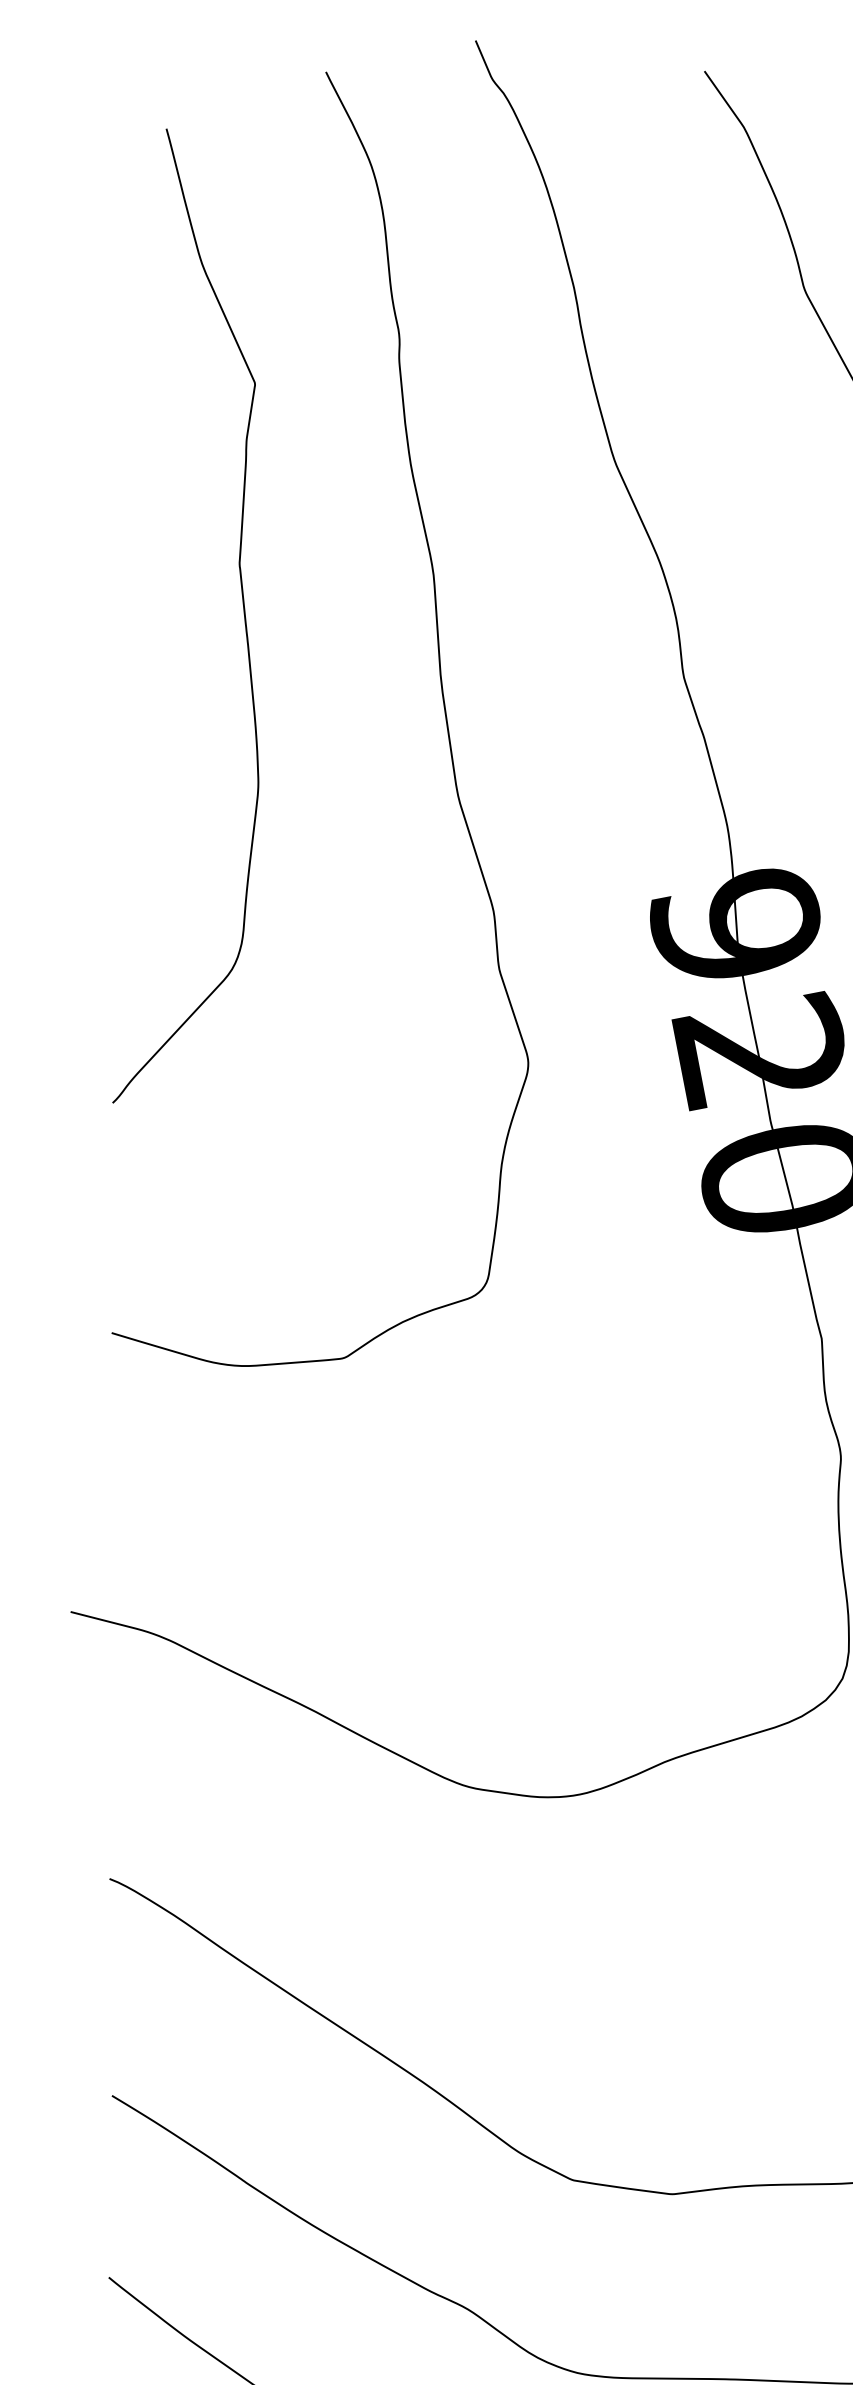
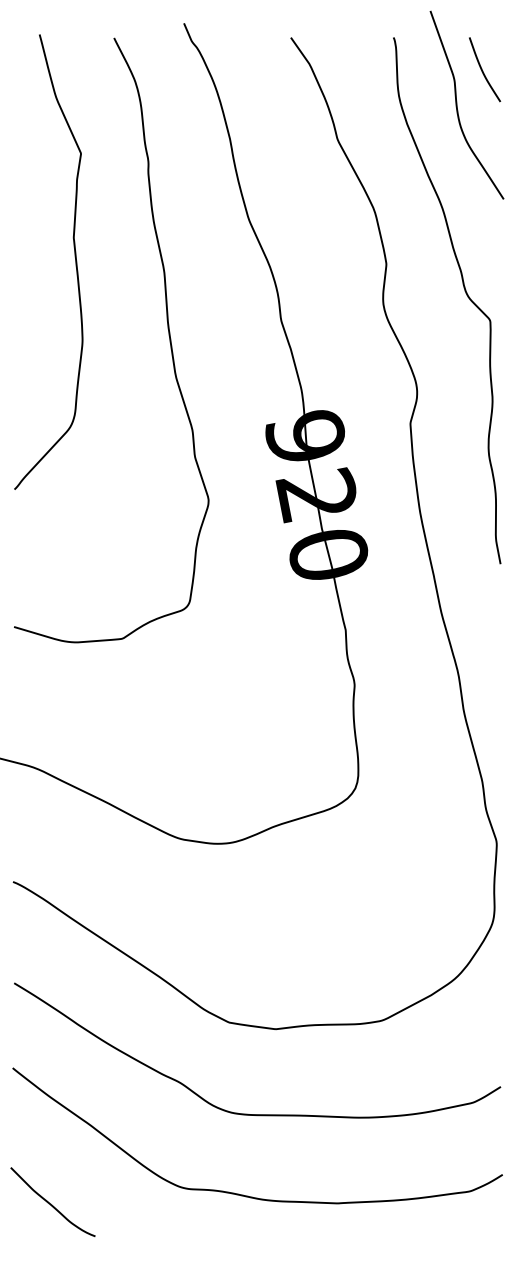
curve: (241, 606) -> (74, 257), moved

